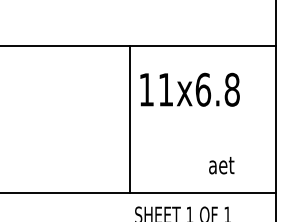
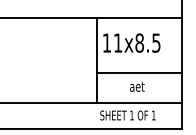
text: (216, 88) -> (147, 42), 11x6.8 -> 11x8.5
line: (202, 142) -> (139, 73), added
text: (222, 164) -> (137, 86), moved

